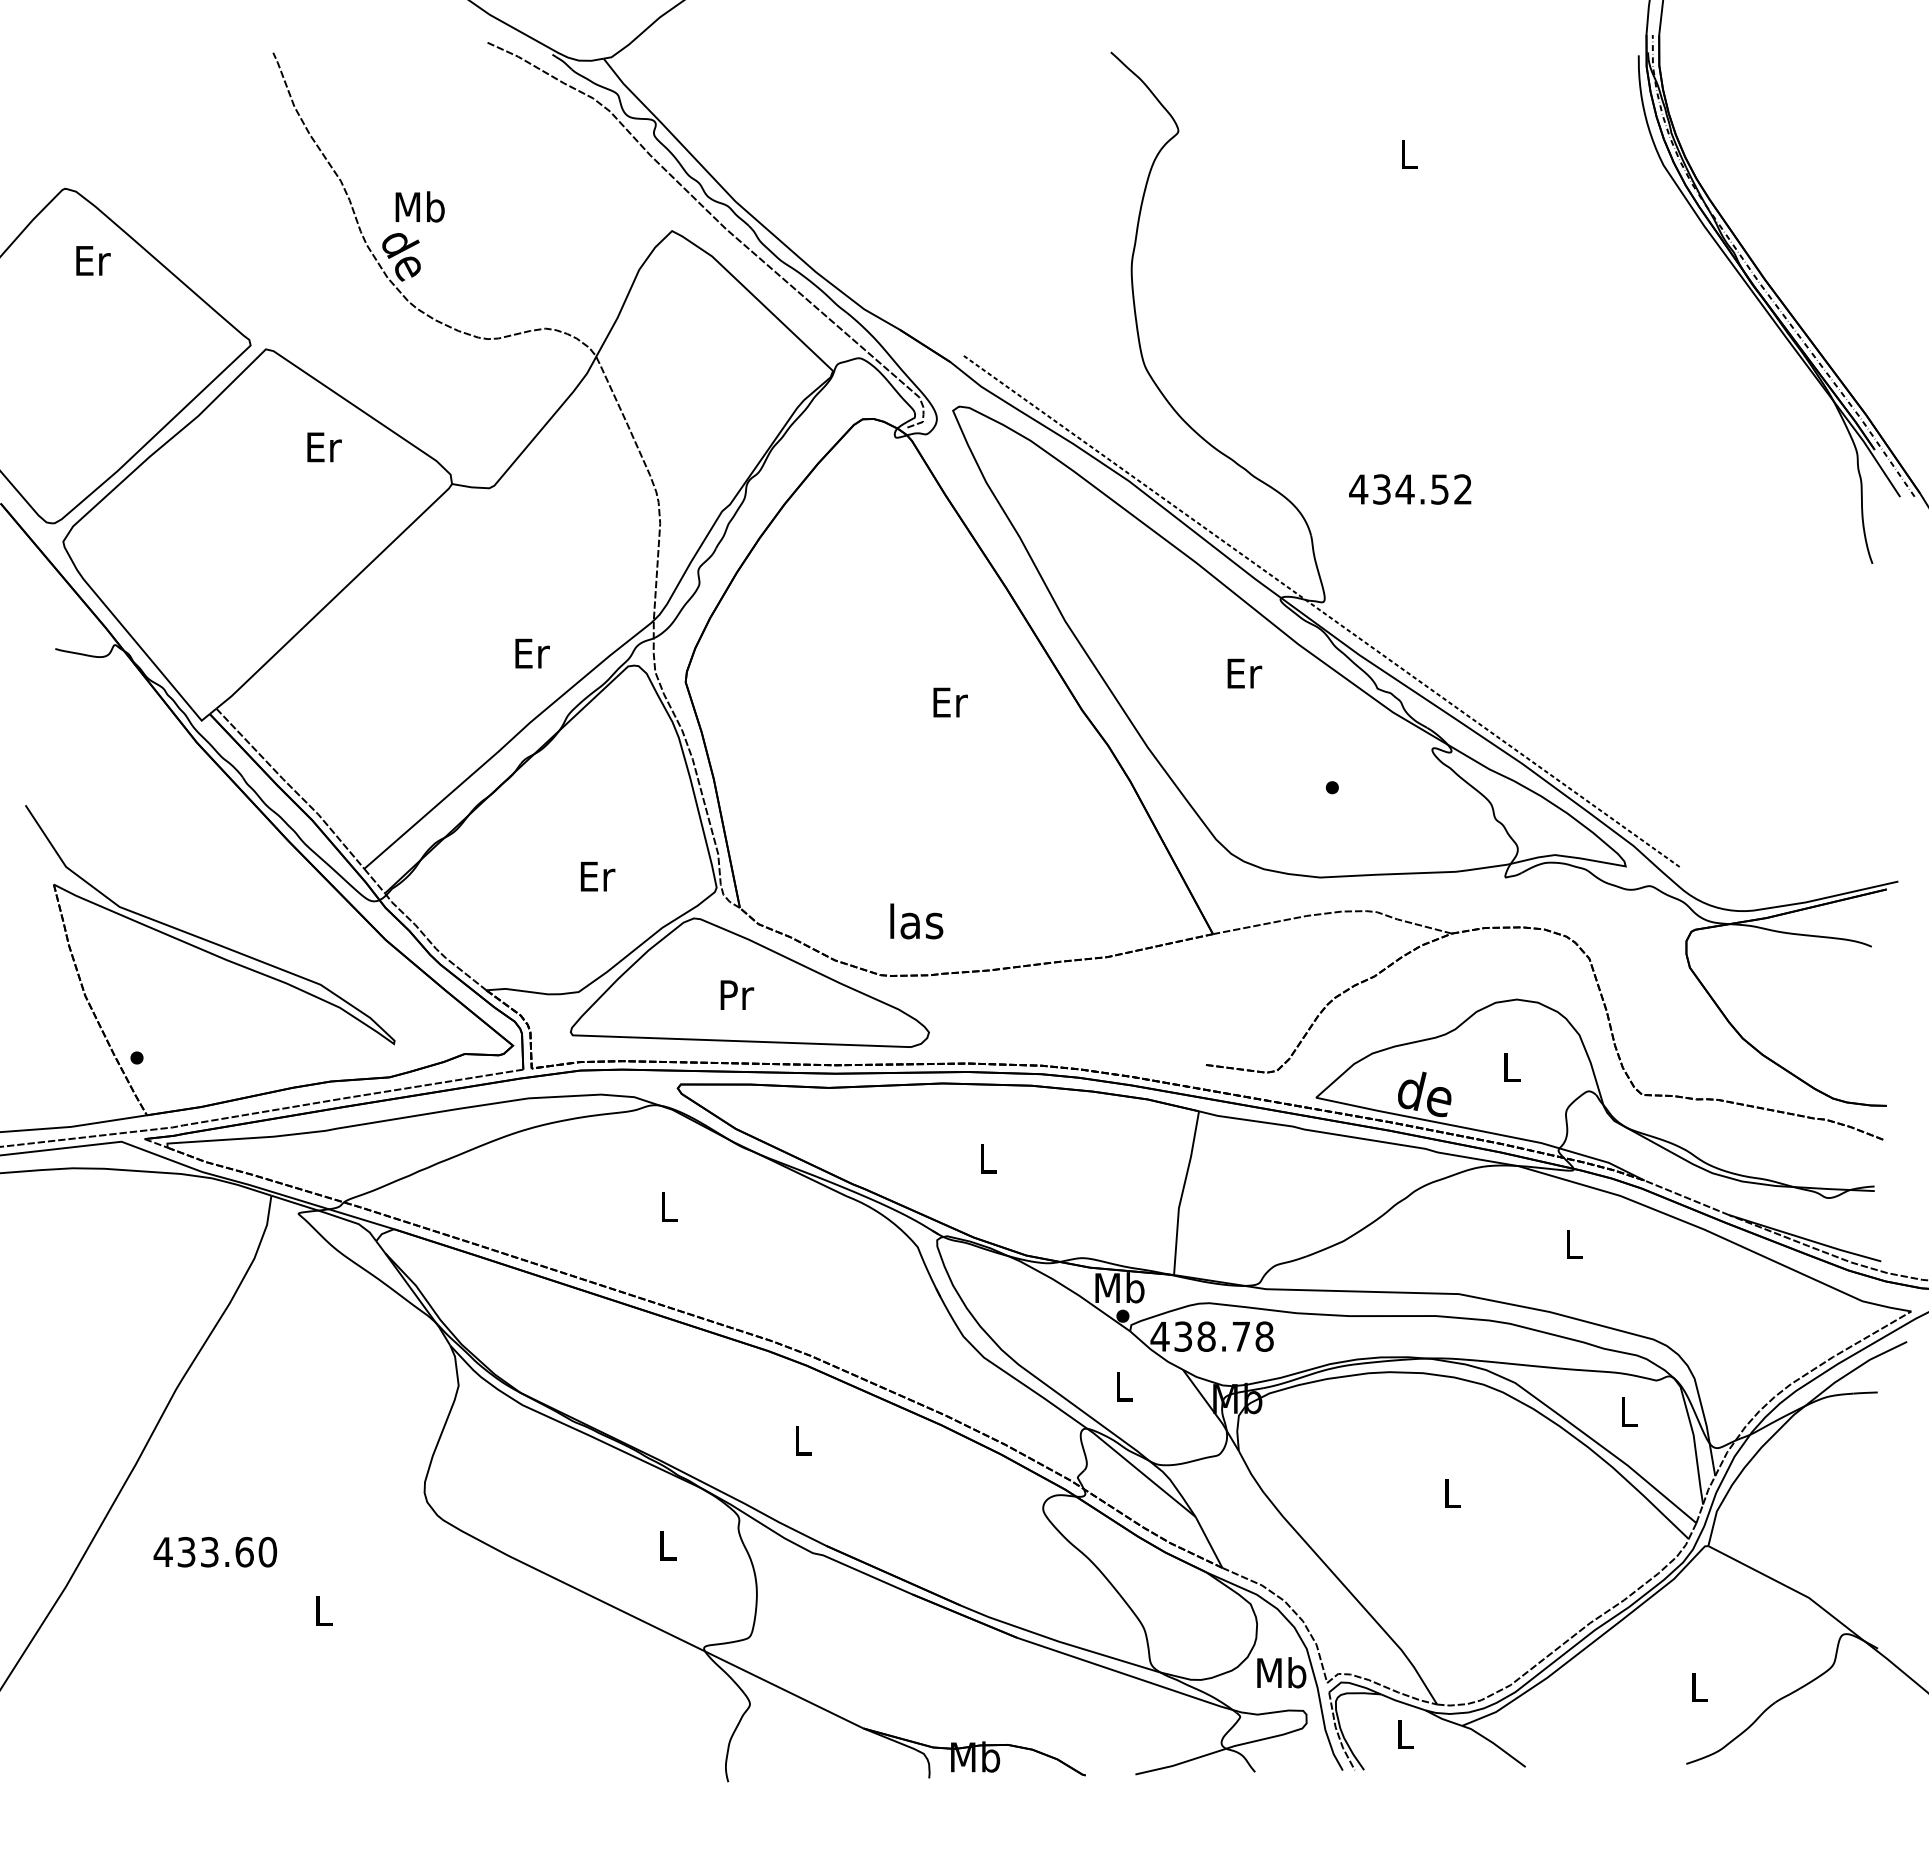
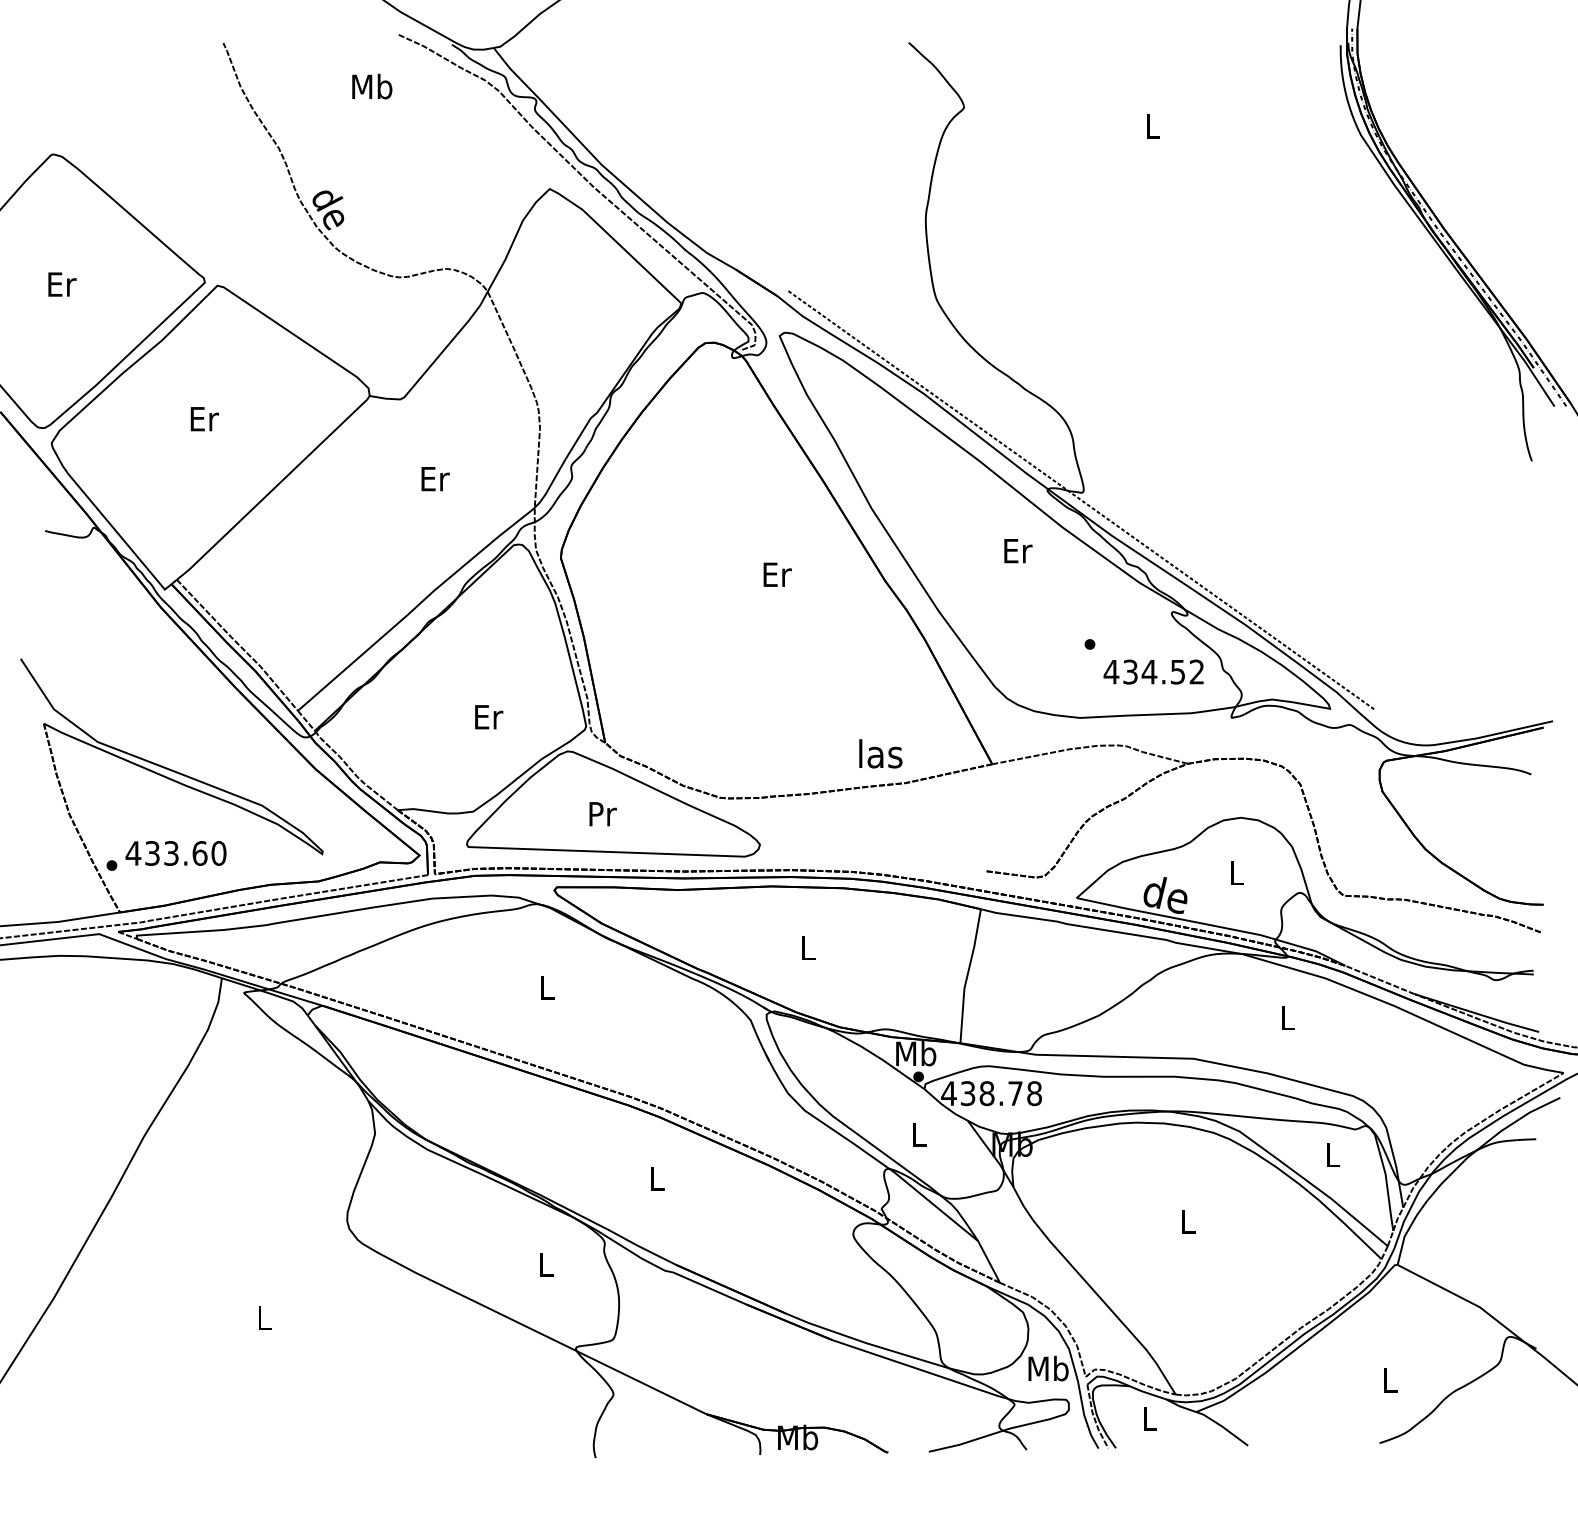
text: (419, 206) -> (371, 86), moved
text: (93, 260) -> (62, 284), moved
text: (324, 447) -> (204, 419), moved
text: (1410, 489) -> (1153, 672), moved
text: (532, 653) -> (435, 478), moved
text: (916, 921) -> (880, 753), moved
text: (214, 1552) -> (175, 853), moved

